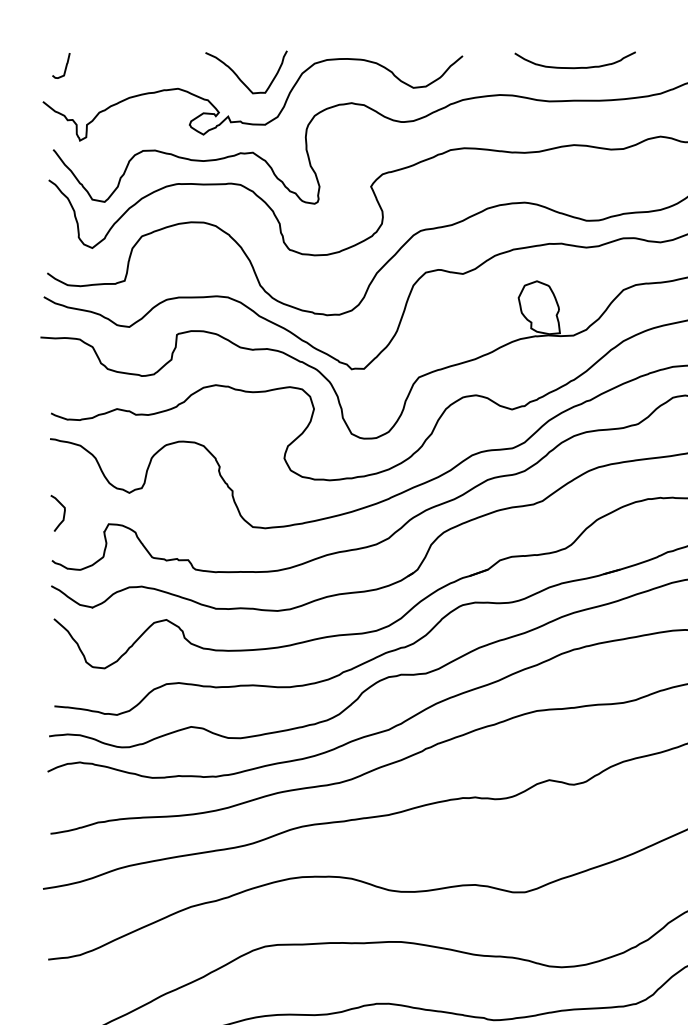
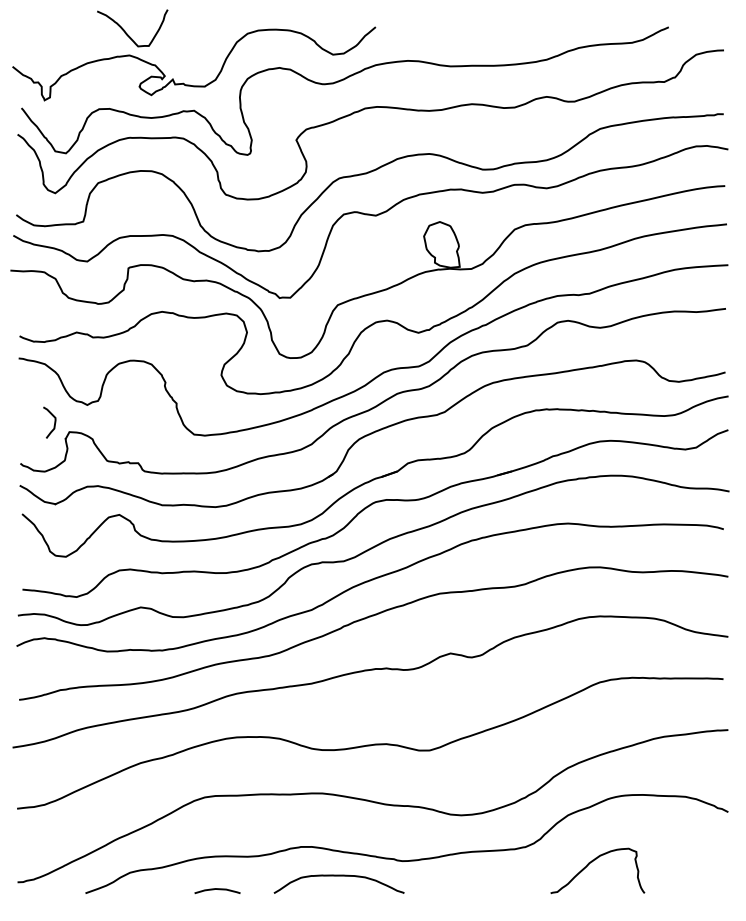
curve: (64, 66) -> (31, 36), removed
curve: (574, 66) -> (472, 36), removed
curve: (240, 78) -> (127, 33), moved
curve: (63, 513) -> (54, 422), moved

